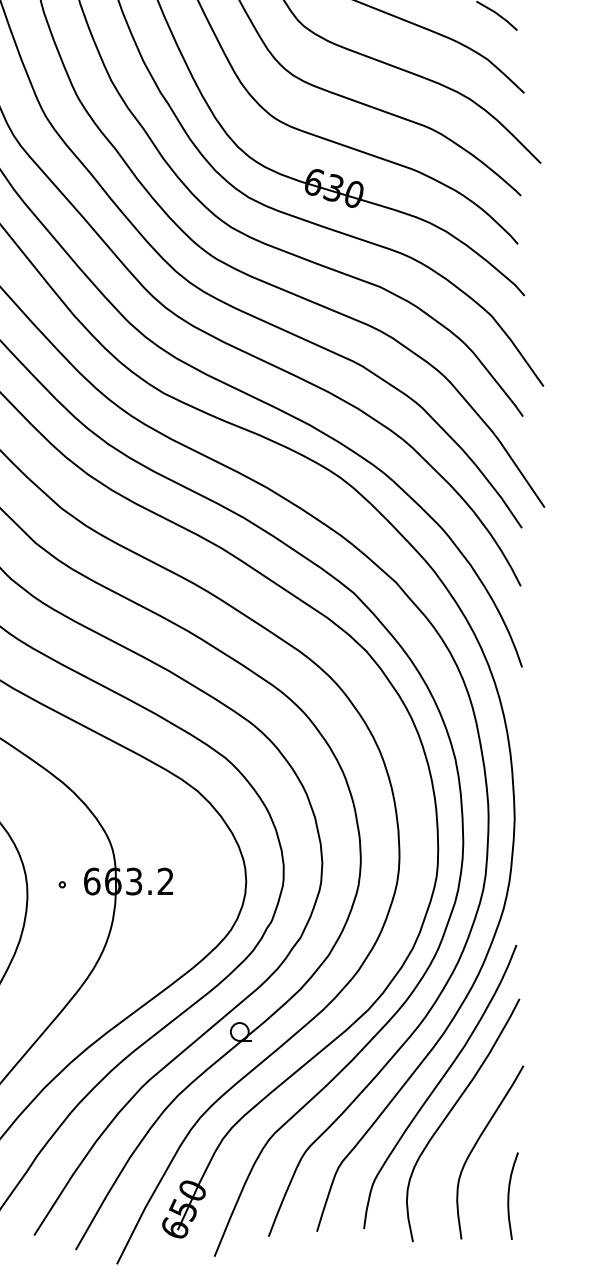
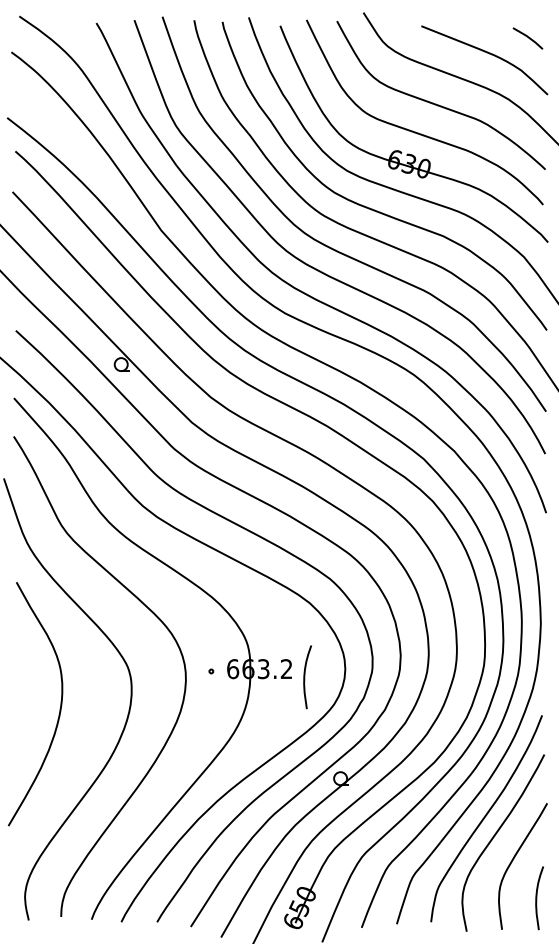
curve: (191, 893) -> (305, 677), added

